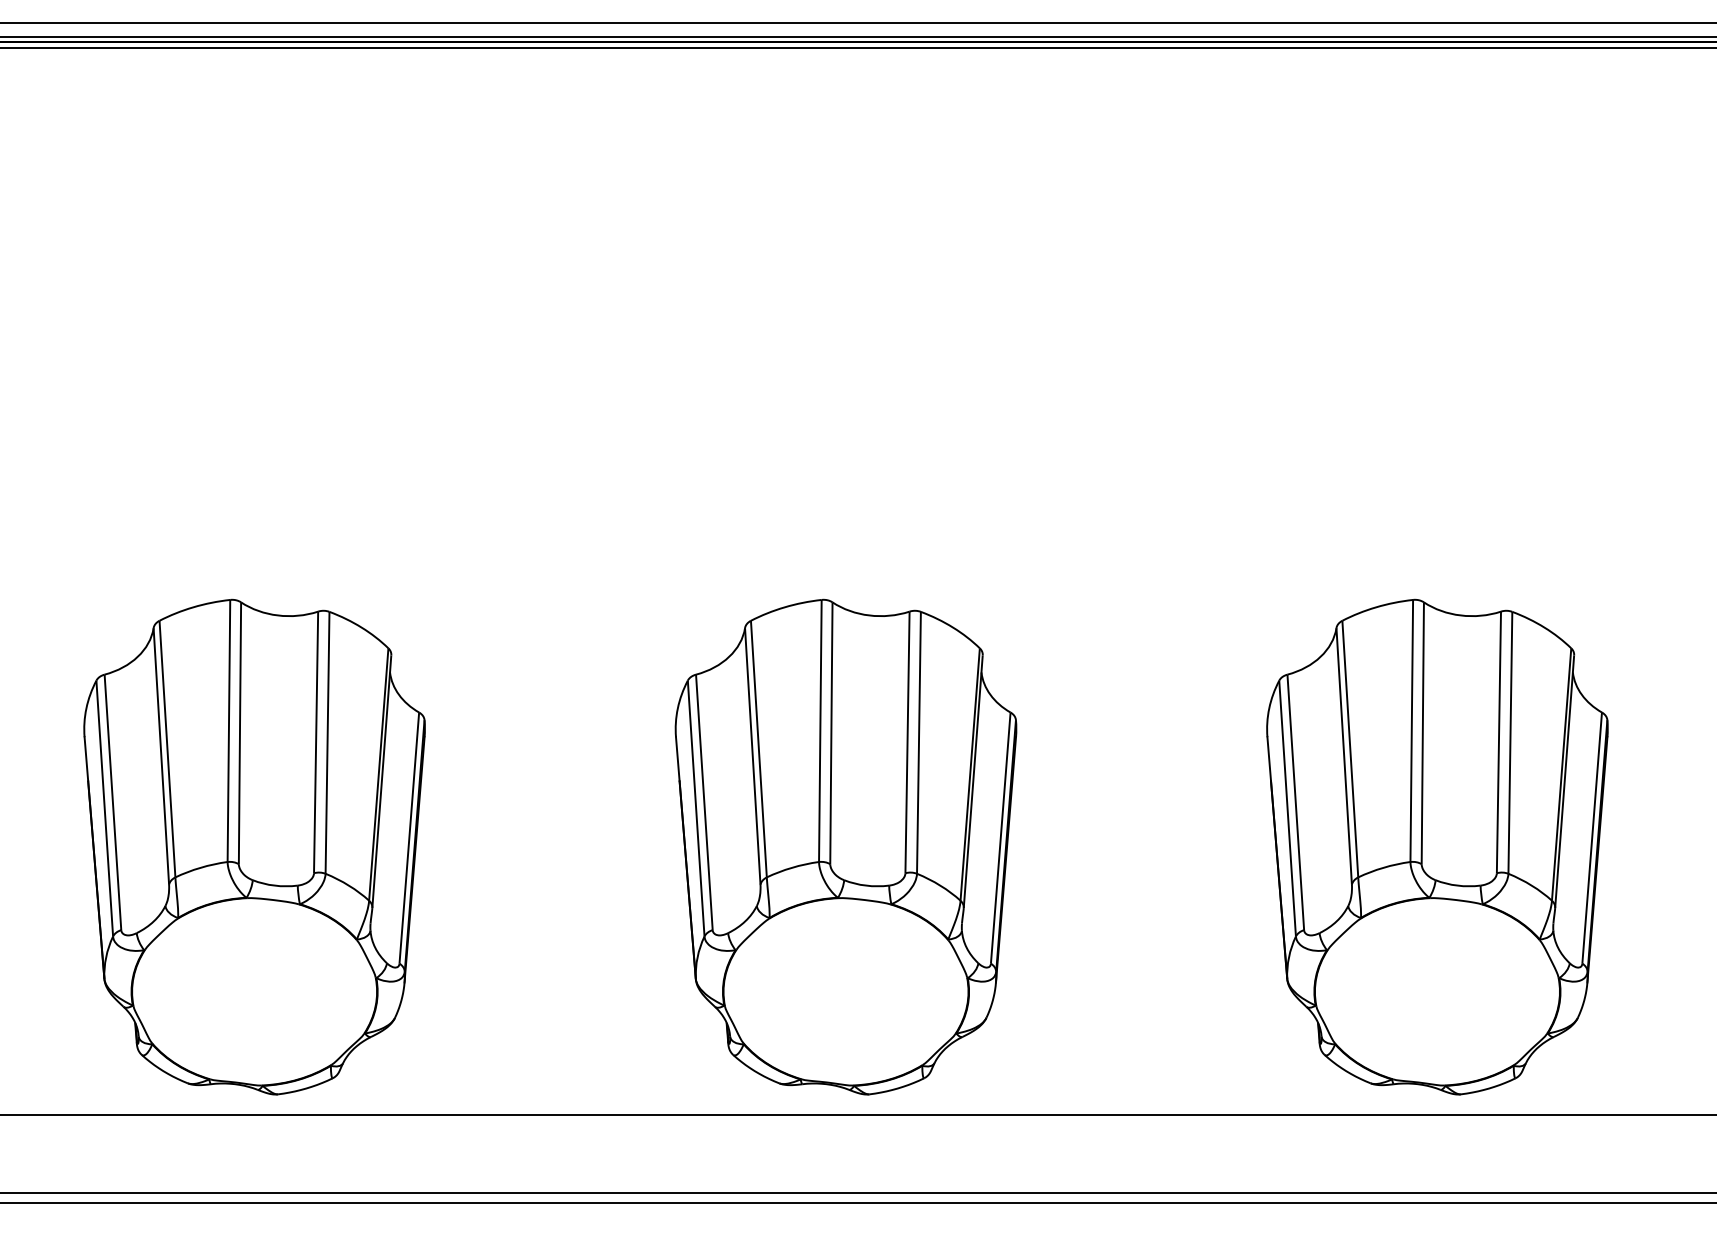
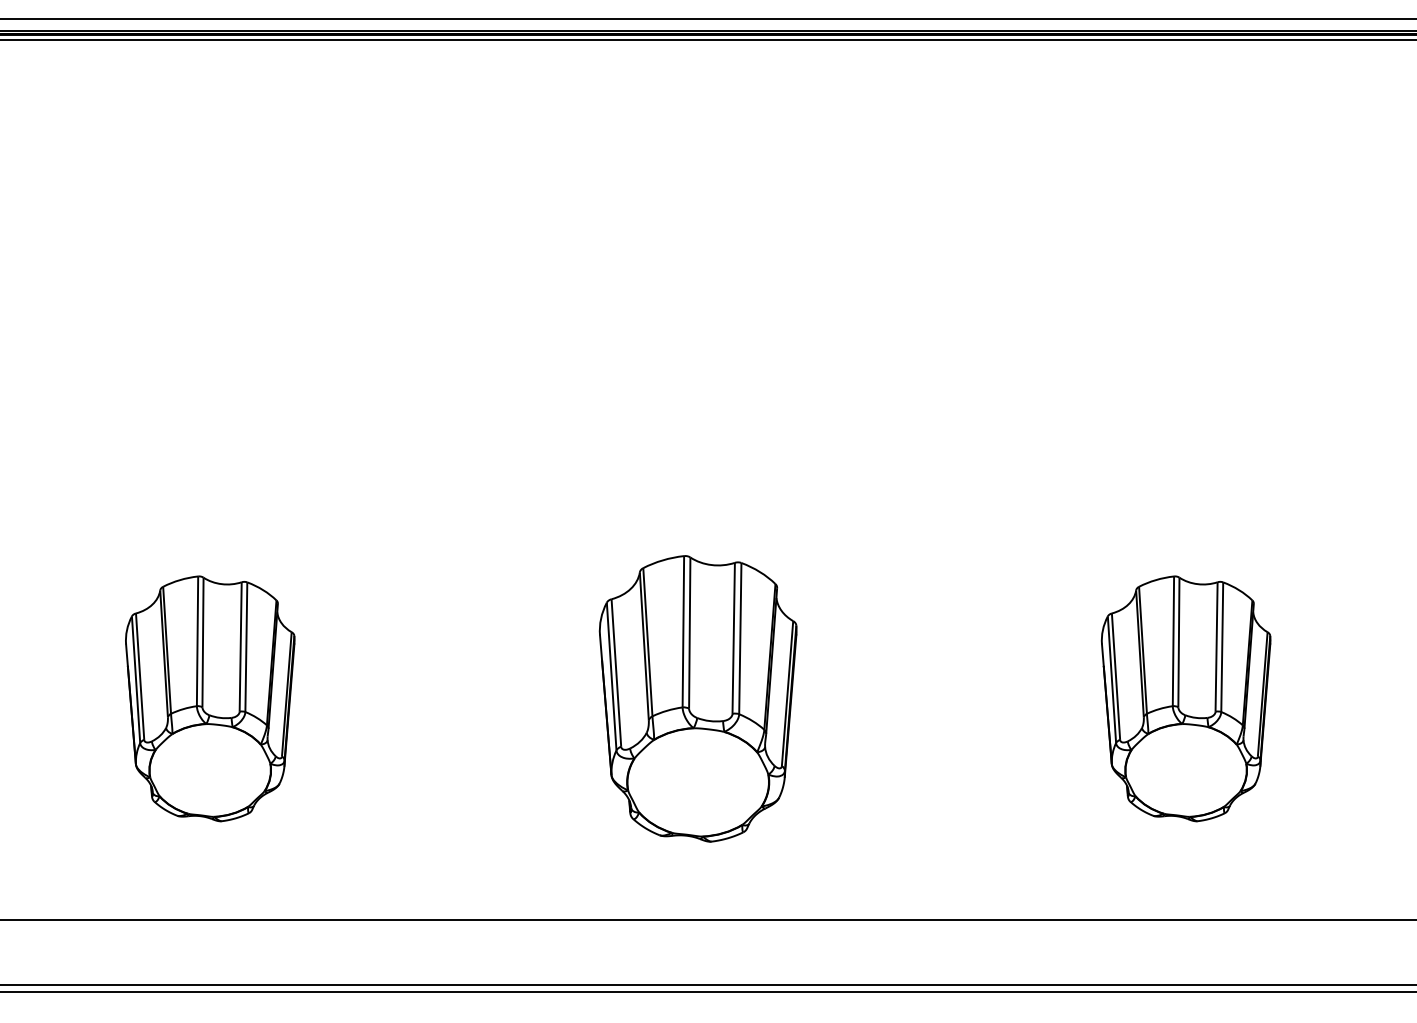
part: (254, 846) -> (210, 698), size x0.6
part: (845, 846) -> (697, 698), size x0.7
part: (1437, 846) -> (1186, 698), size x0.6

